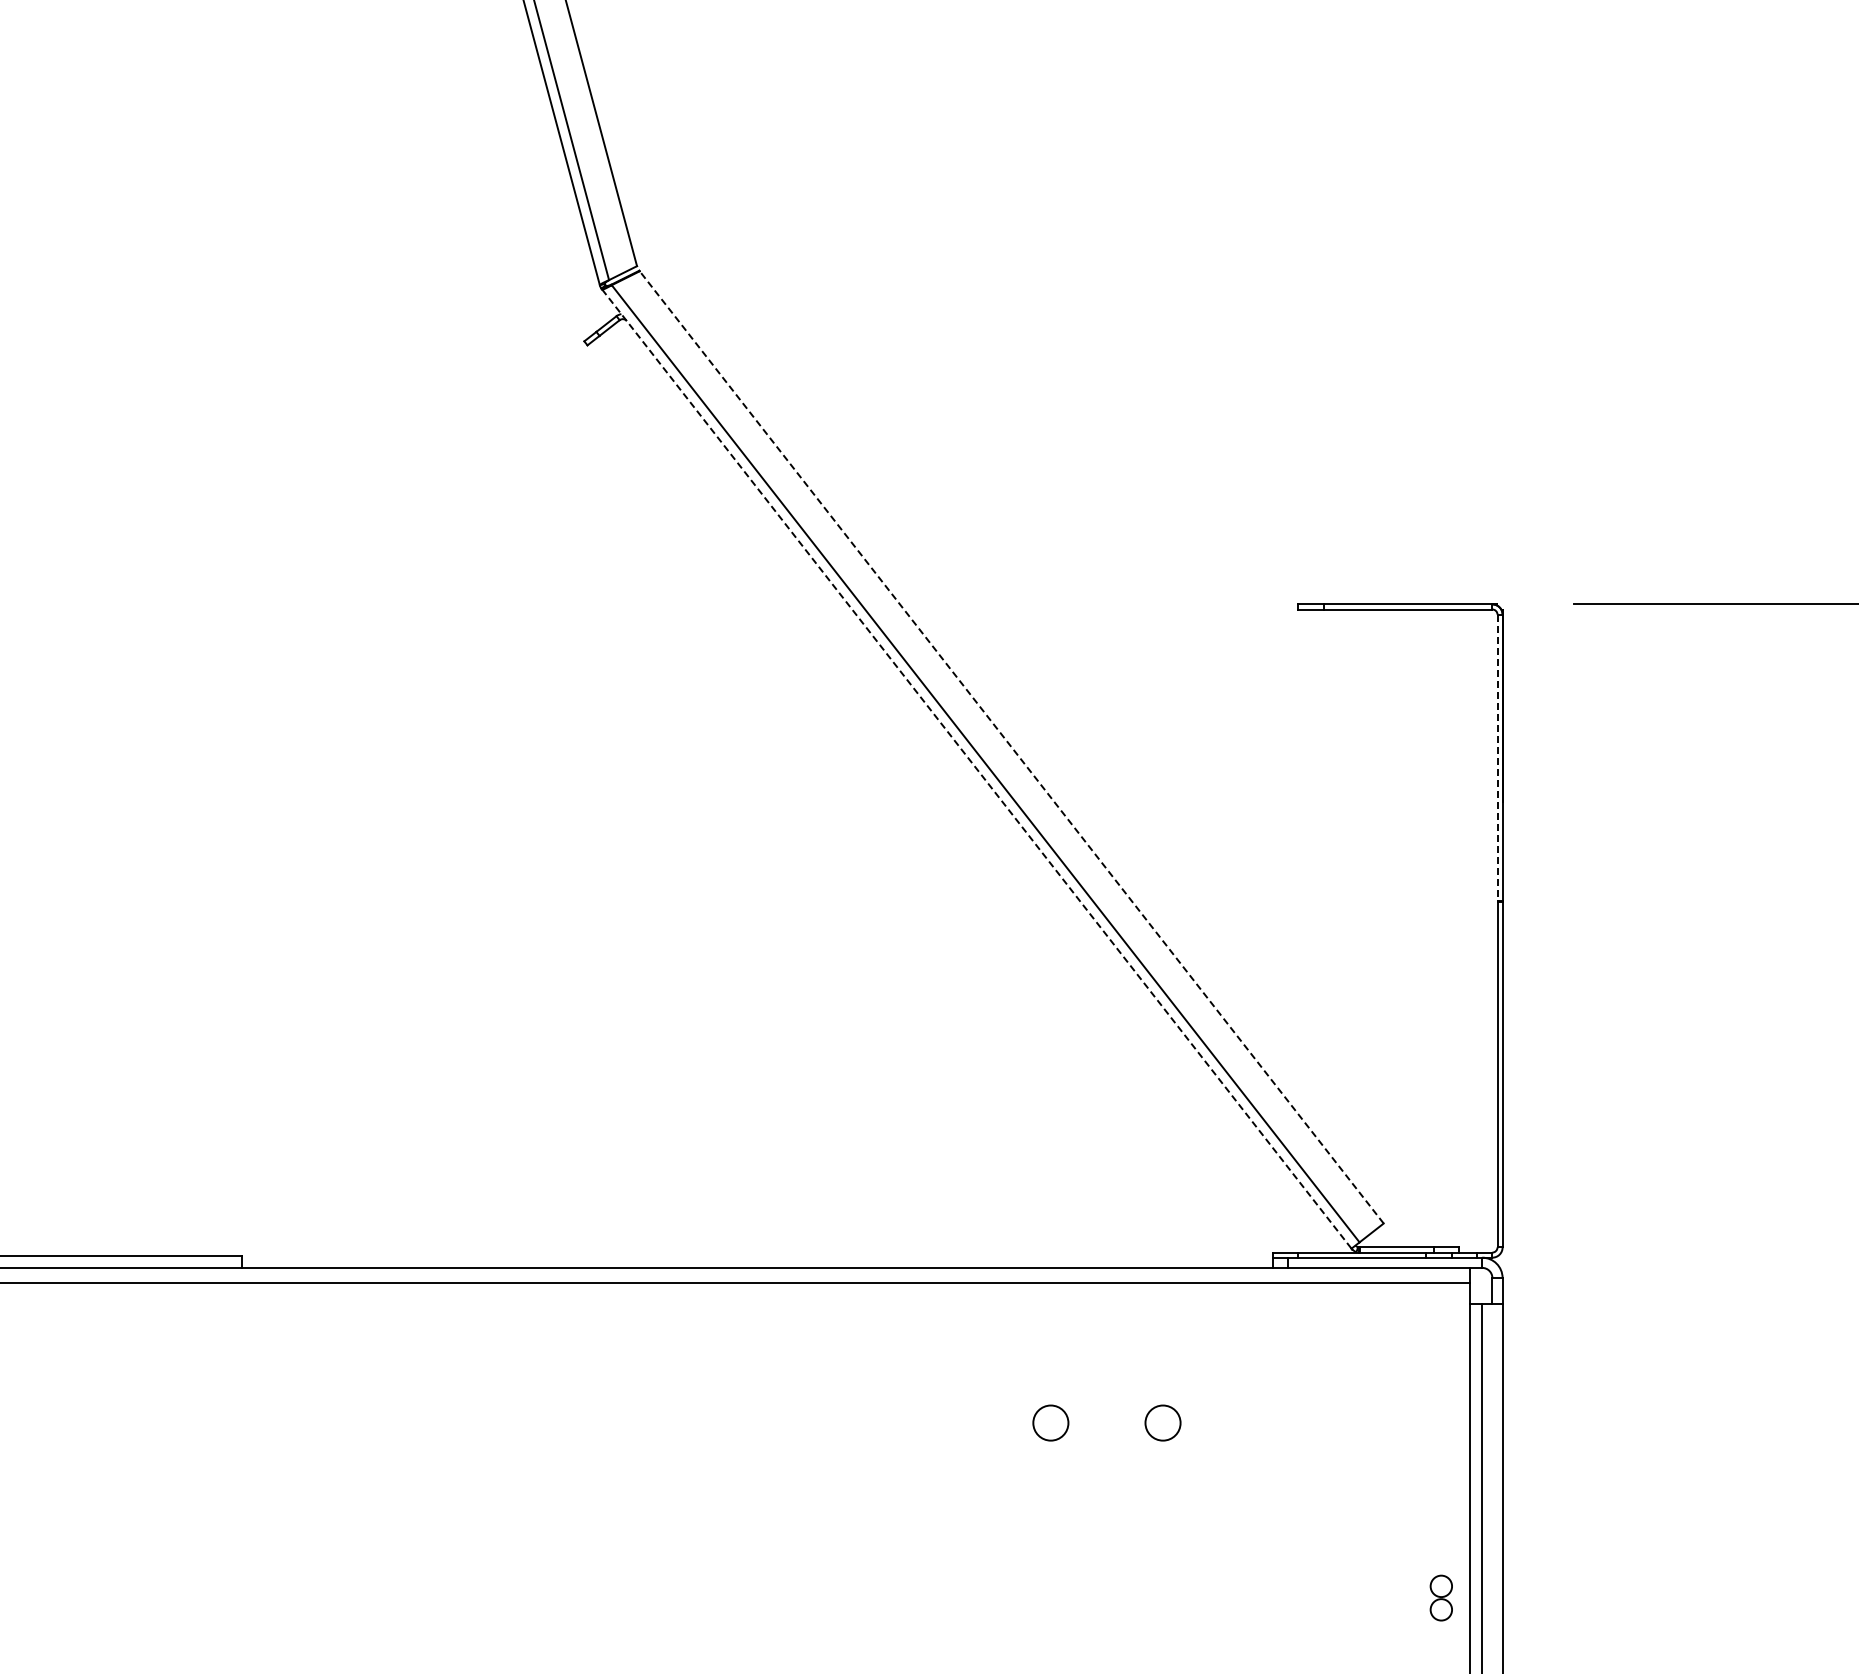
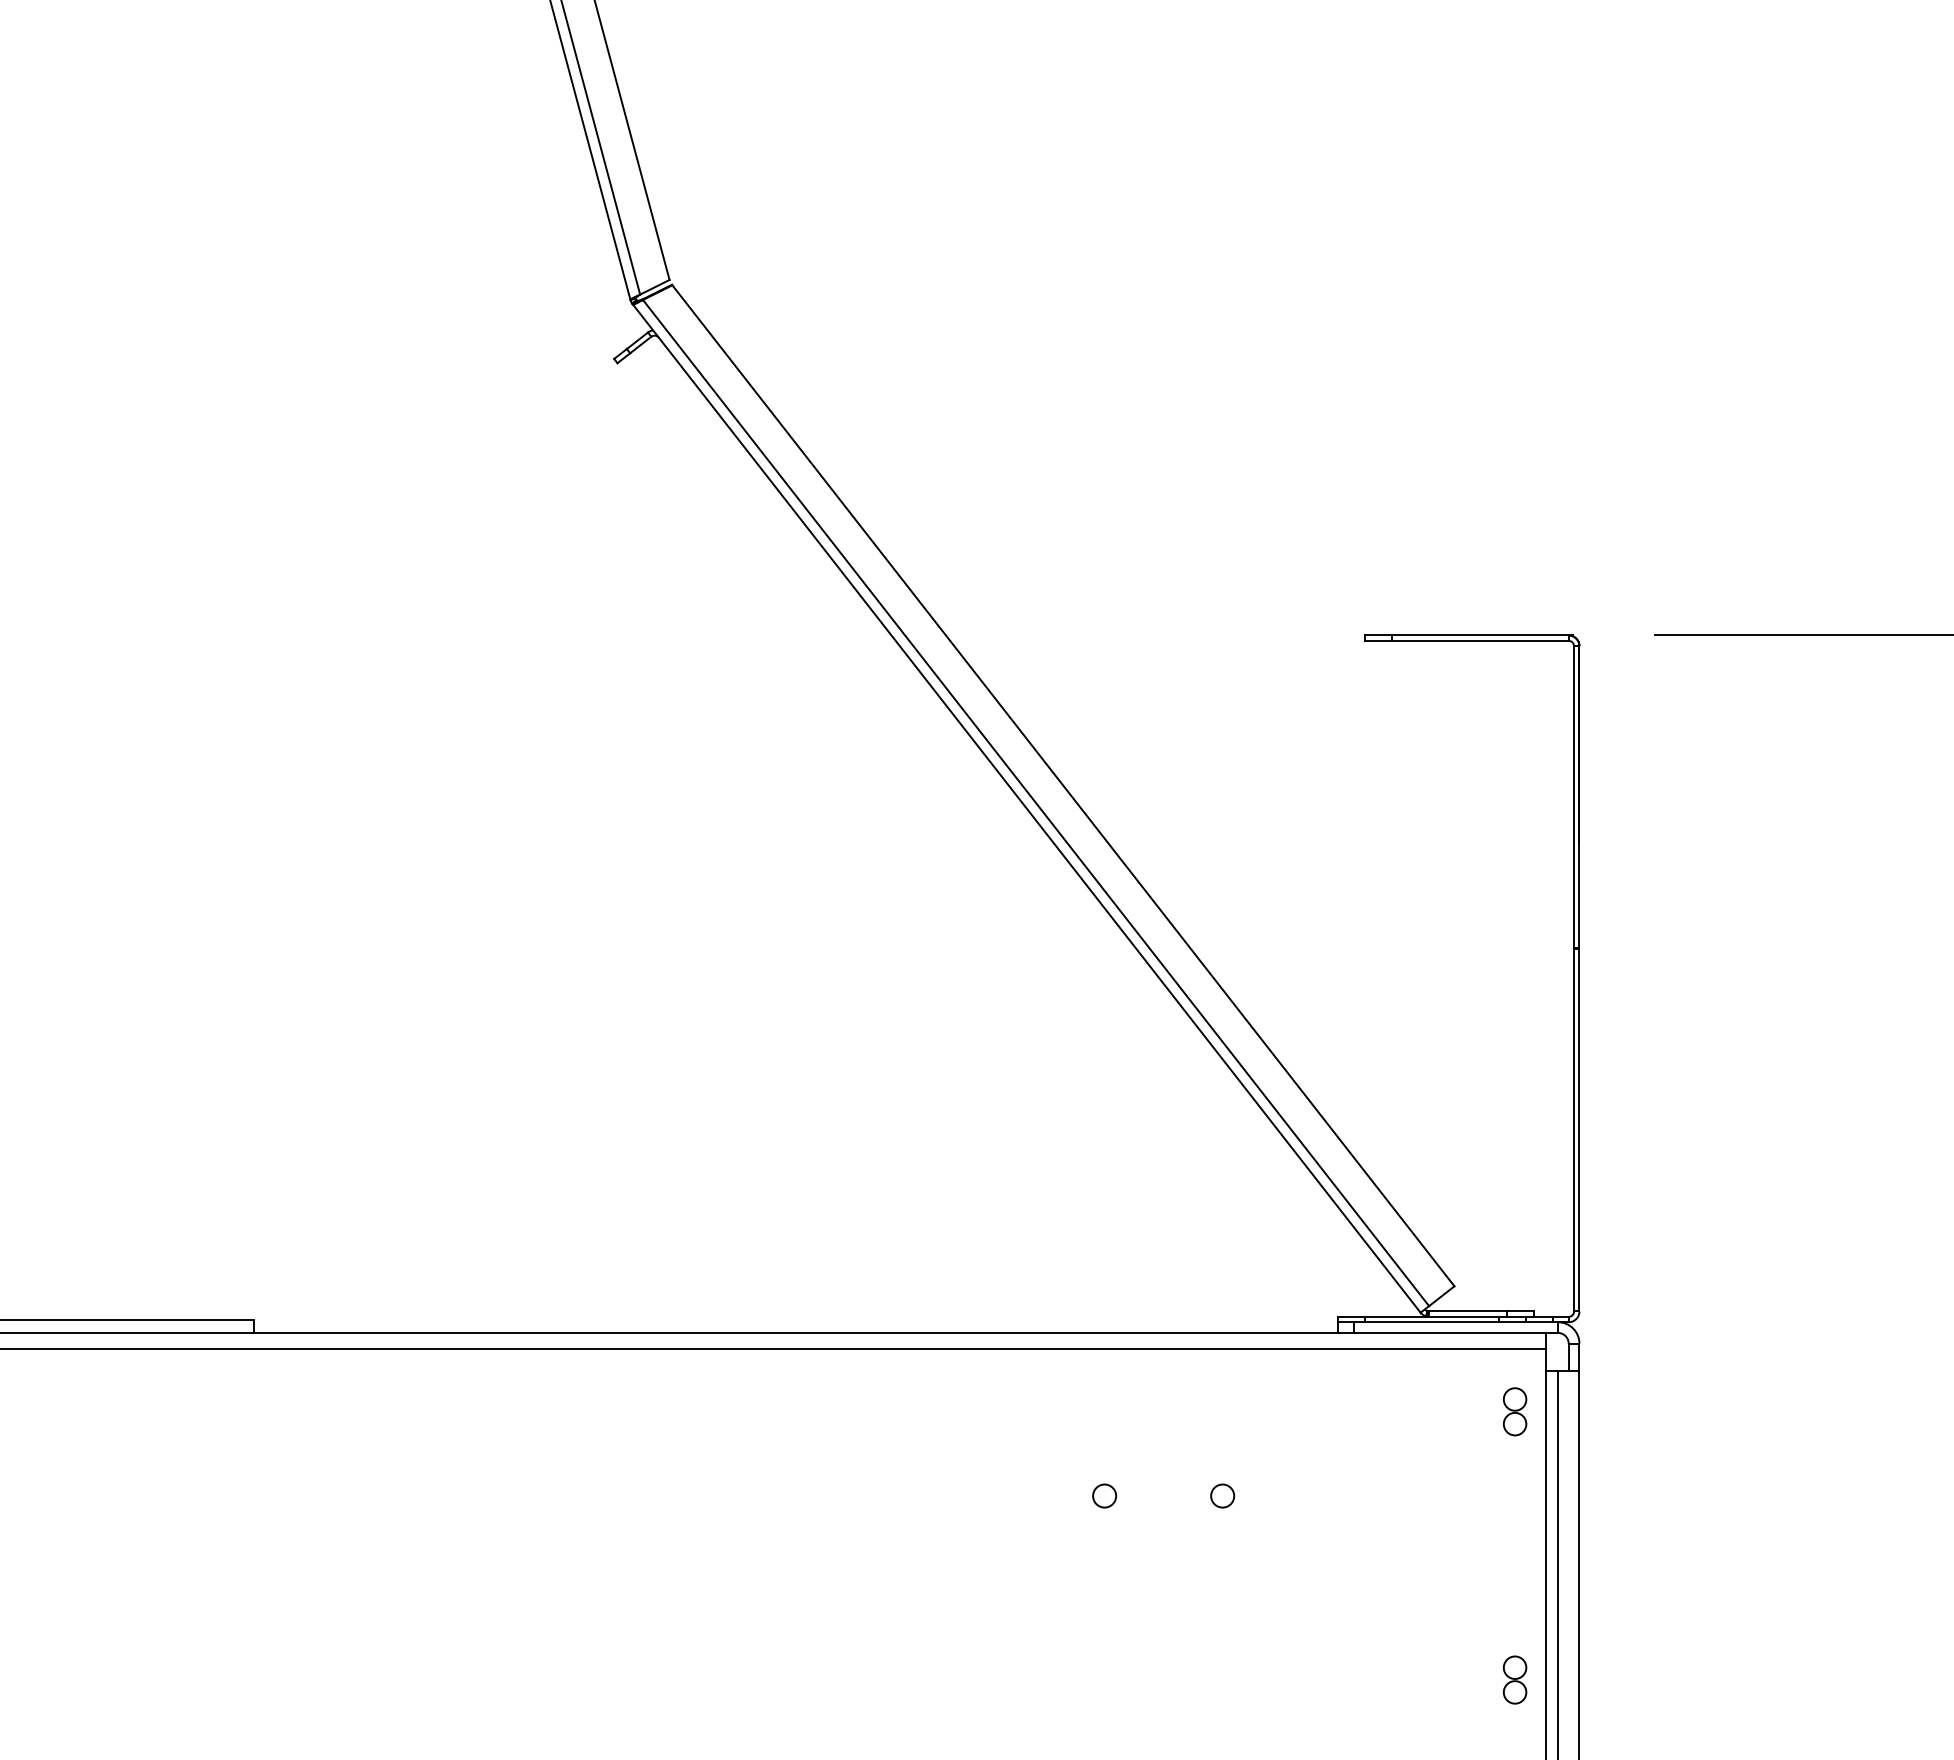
line: (1011, 747) -> (1063, 785), dashed -> solid
line: (1497, 758) -> (1574, 797), dashed -> solid
line: (976, 769) -> (1026, 809), dashed -> solid
part: (1440, 1342) -> (1514, 1411), added
circle: (1050, 1422) -> (1104, 1495), size x0.62
circle: (1163, 1422) -> (1222, 1495), size x0.62

